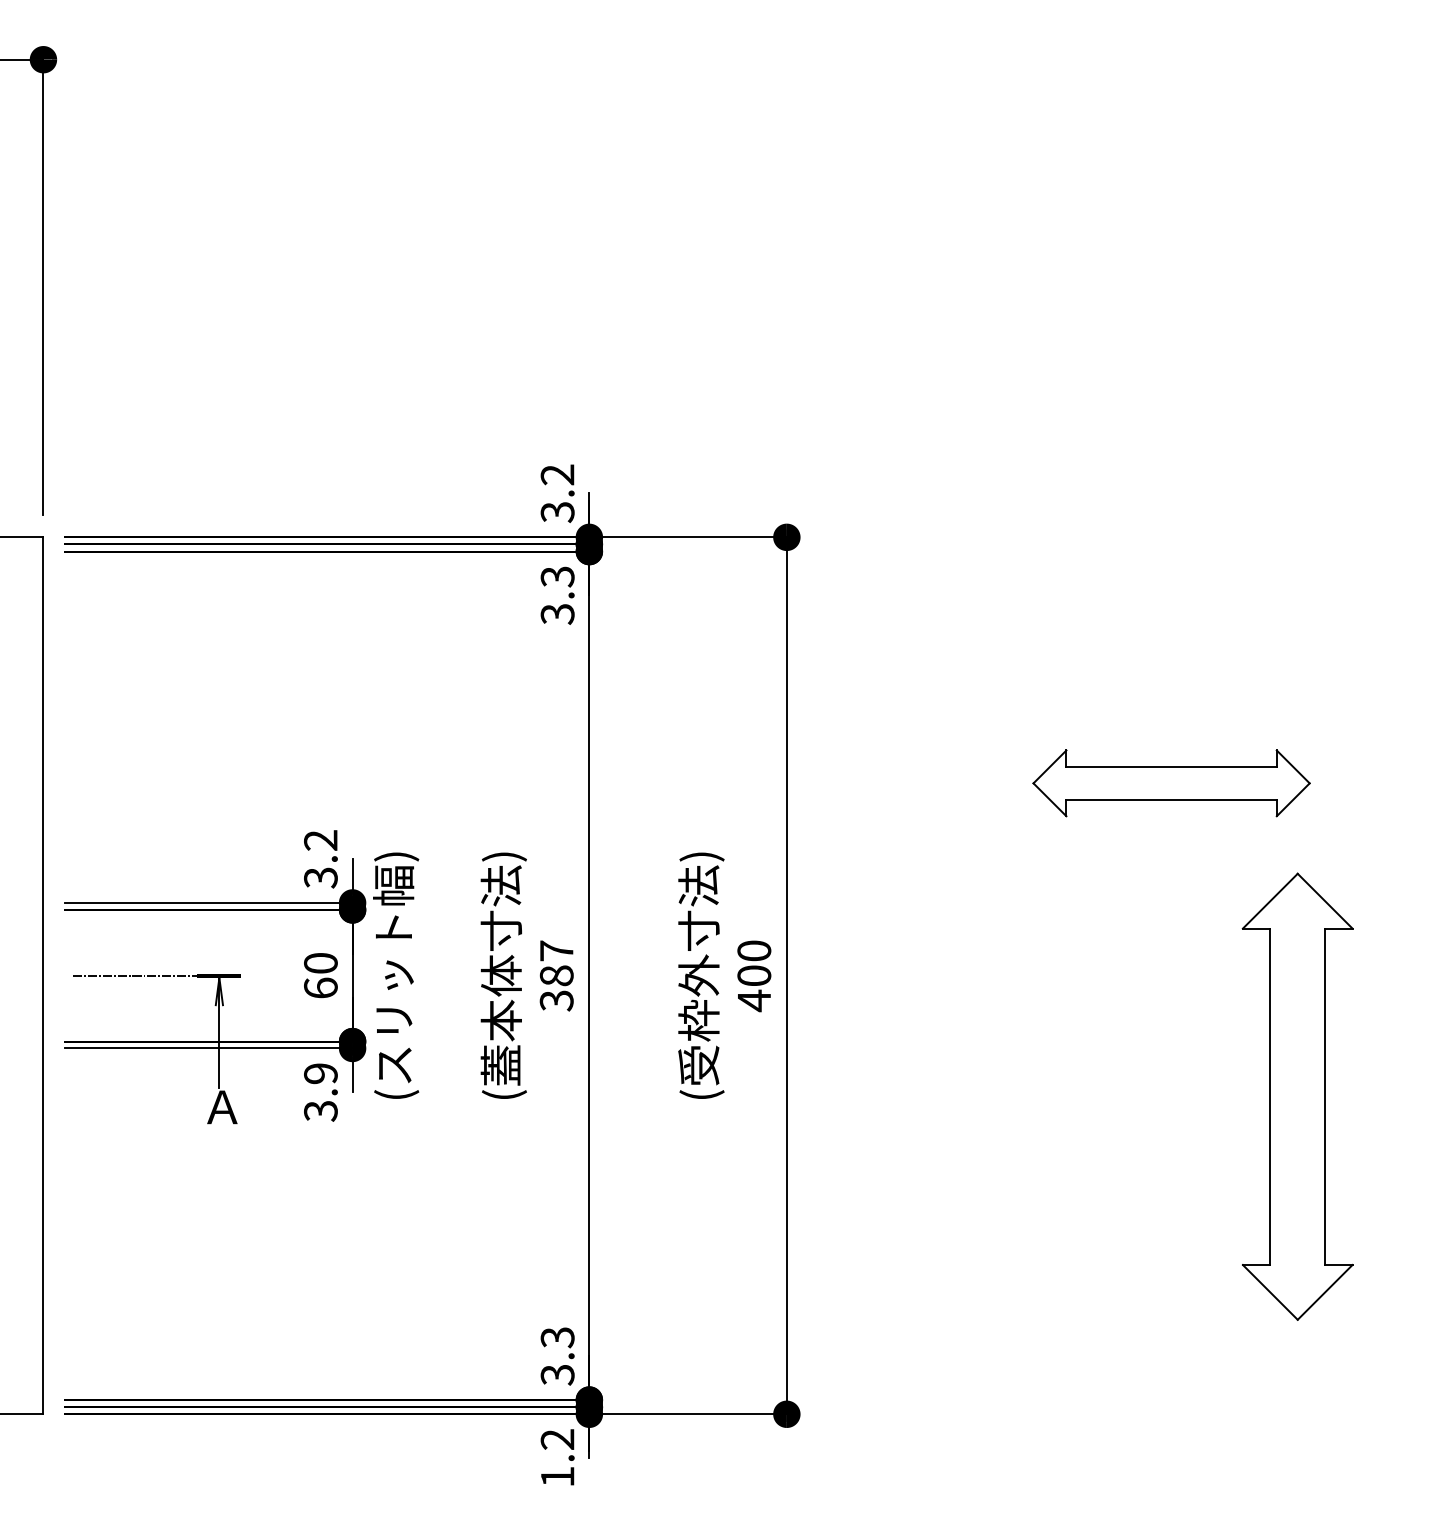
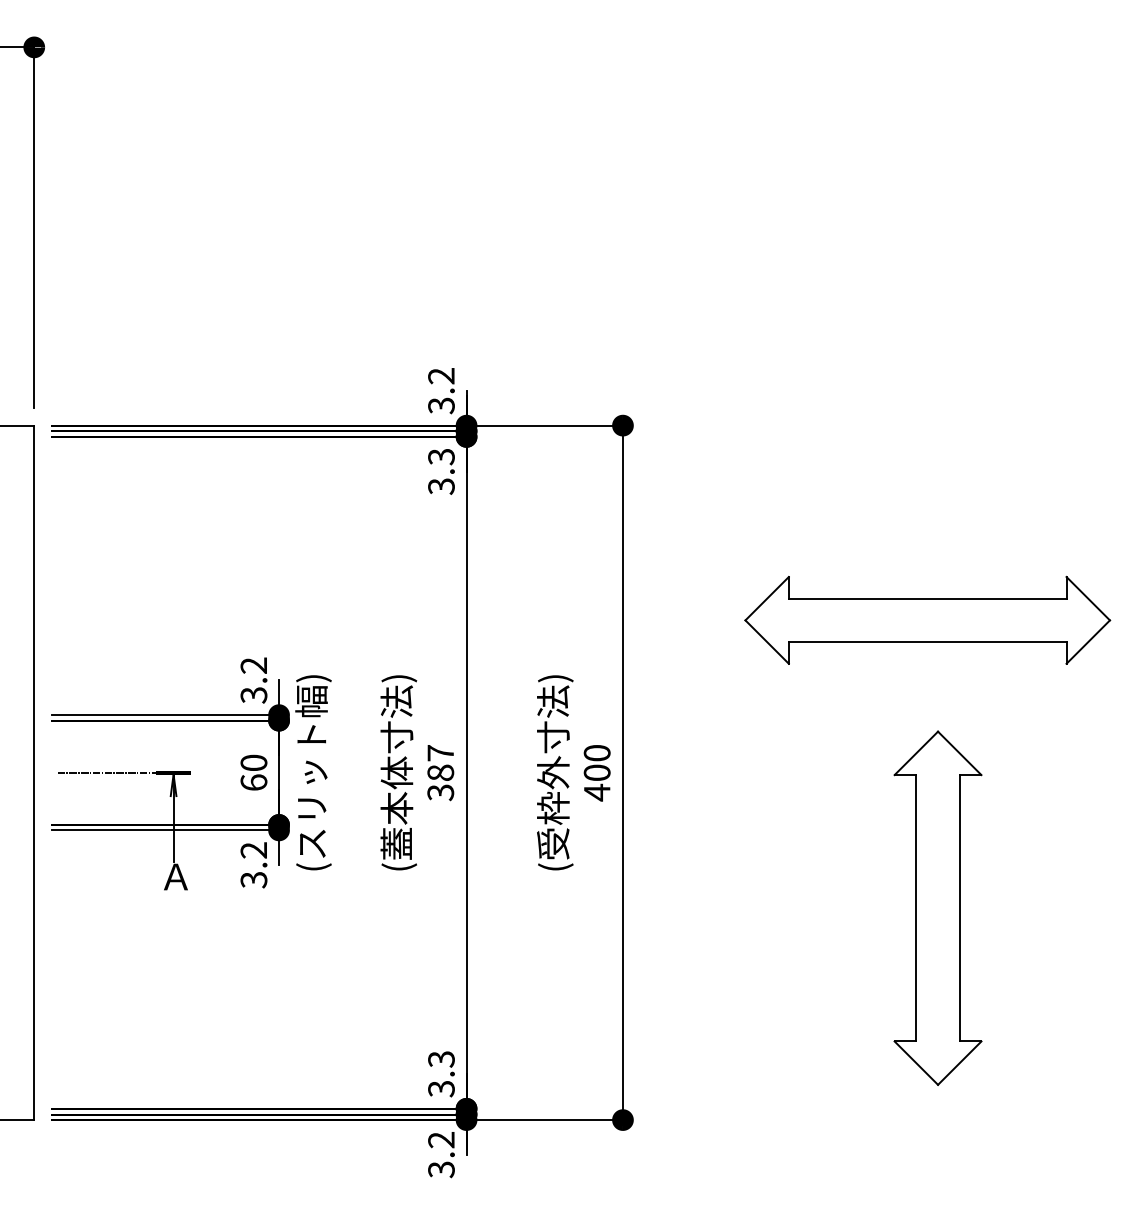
part: (1171, 783) -> (927, 620), size x1.67
text: (320, 1073) -> (253, 850), 3.9 -> 3.2
part: (1297, 1096) -> (937, 908), moved
text: (557, 1477) -> (441, 1170), 1.2 -> 3.2

